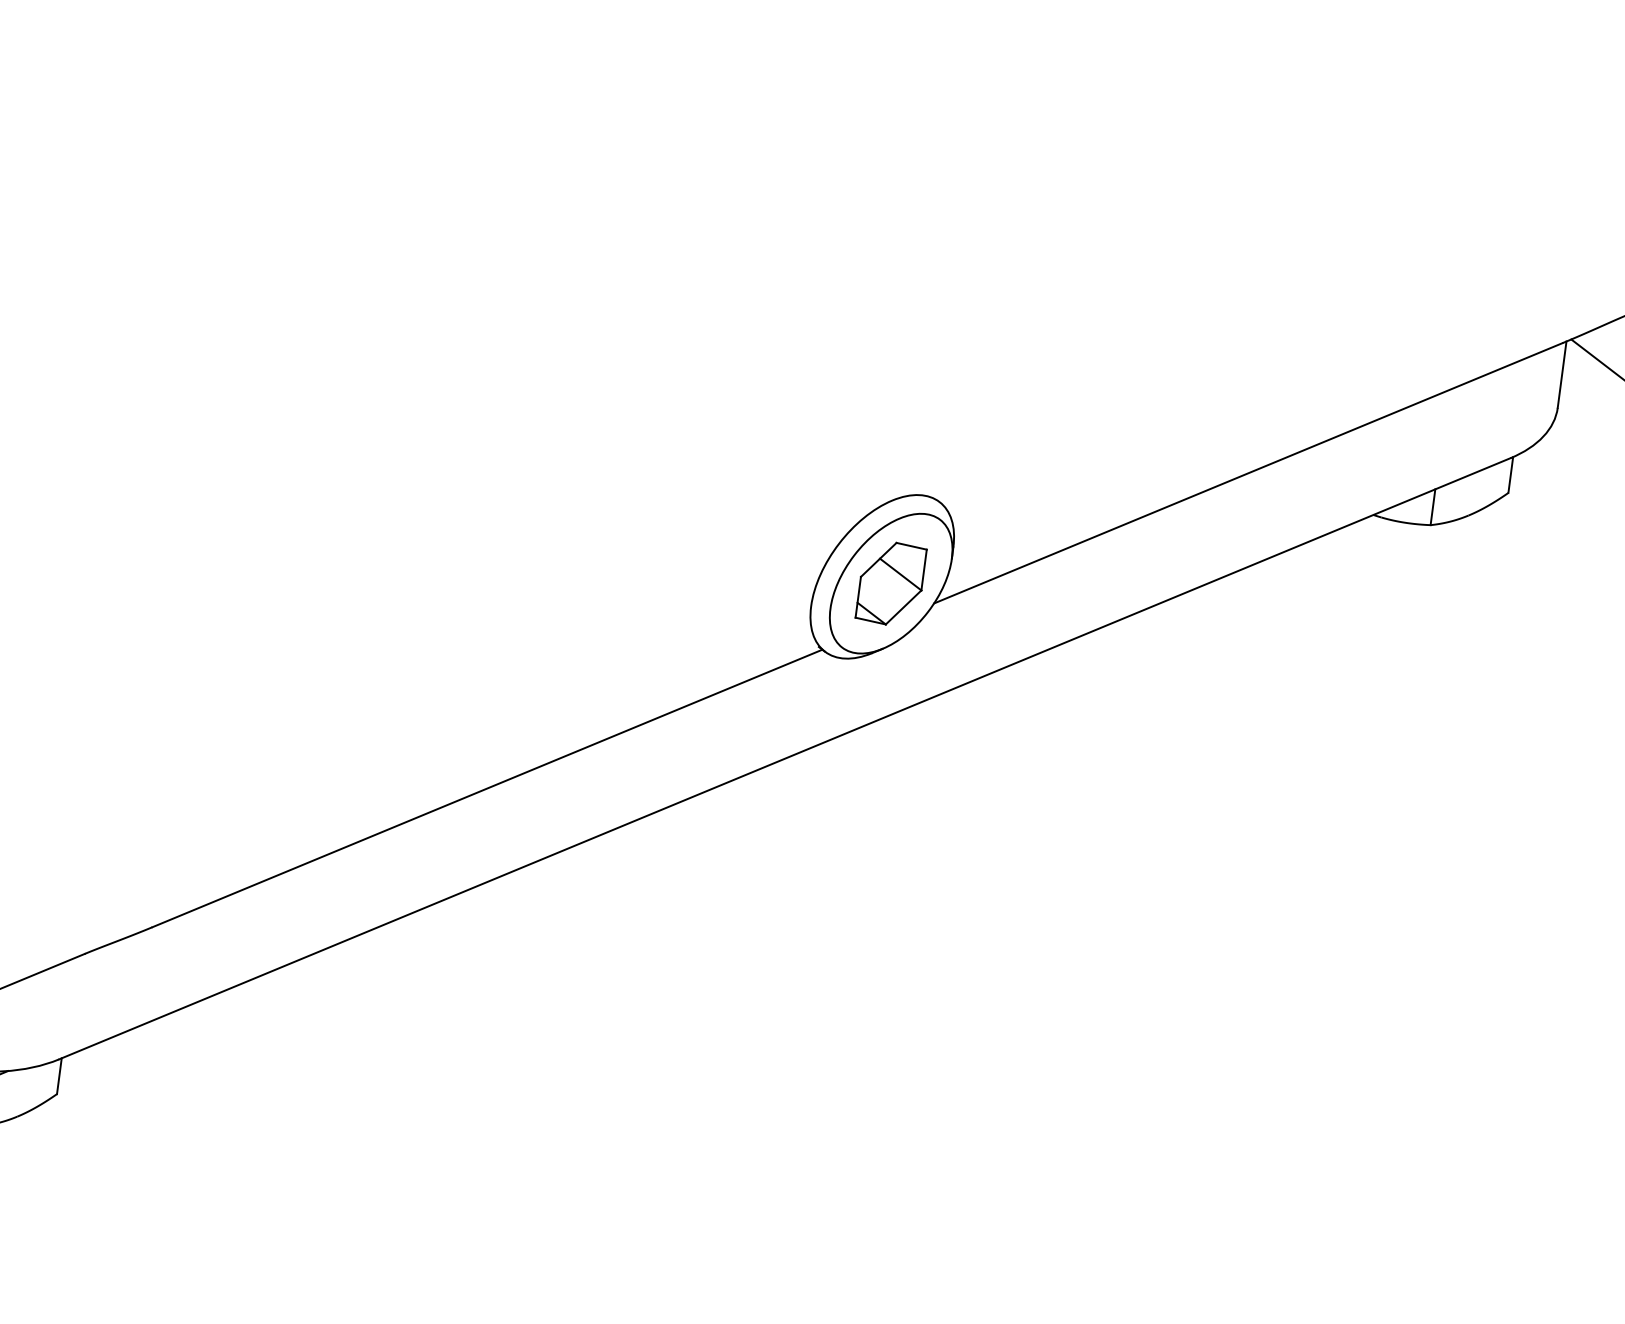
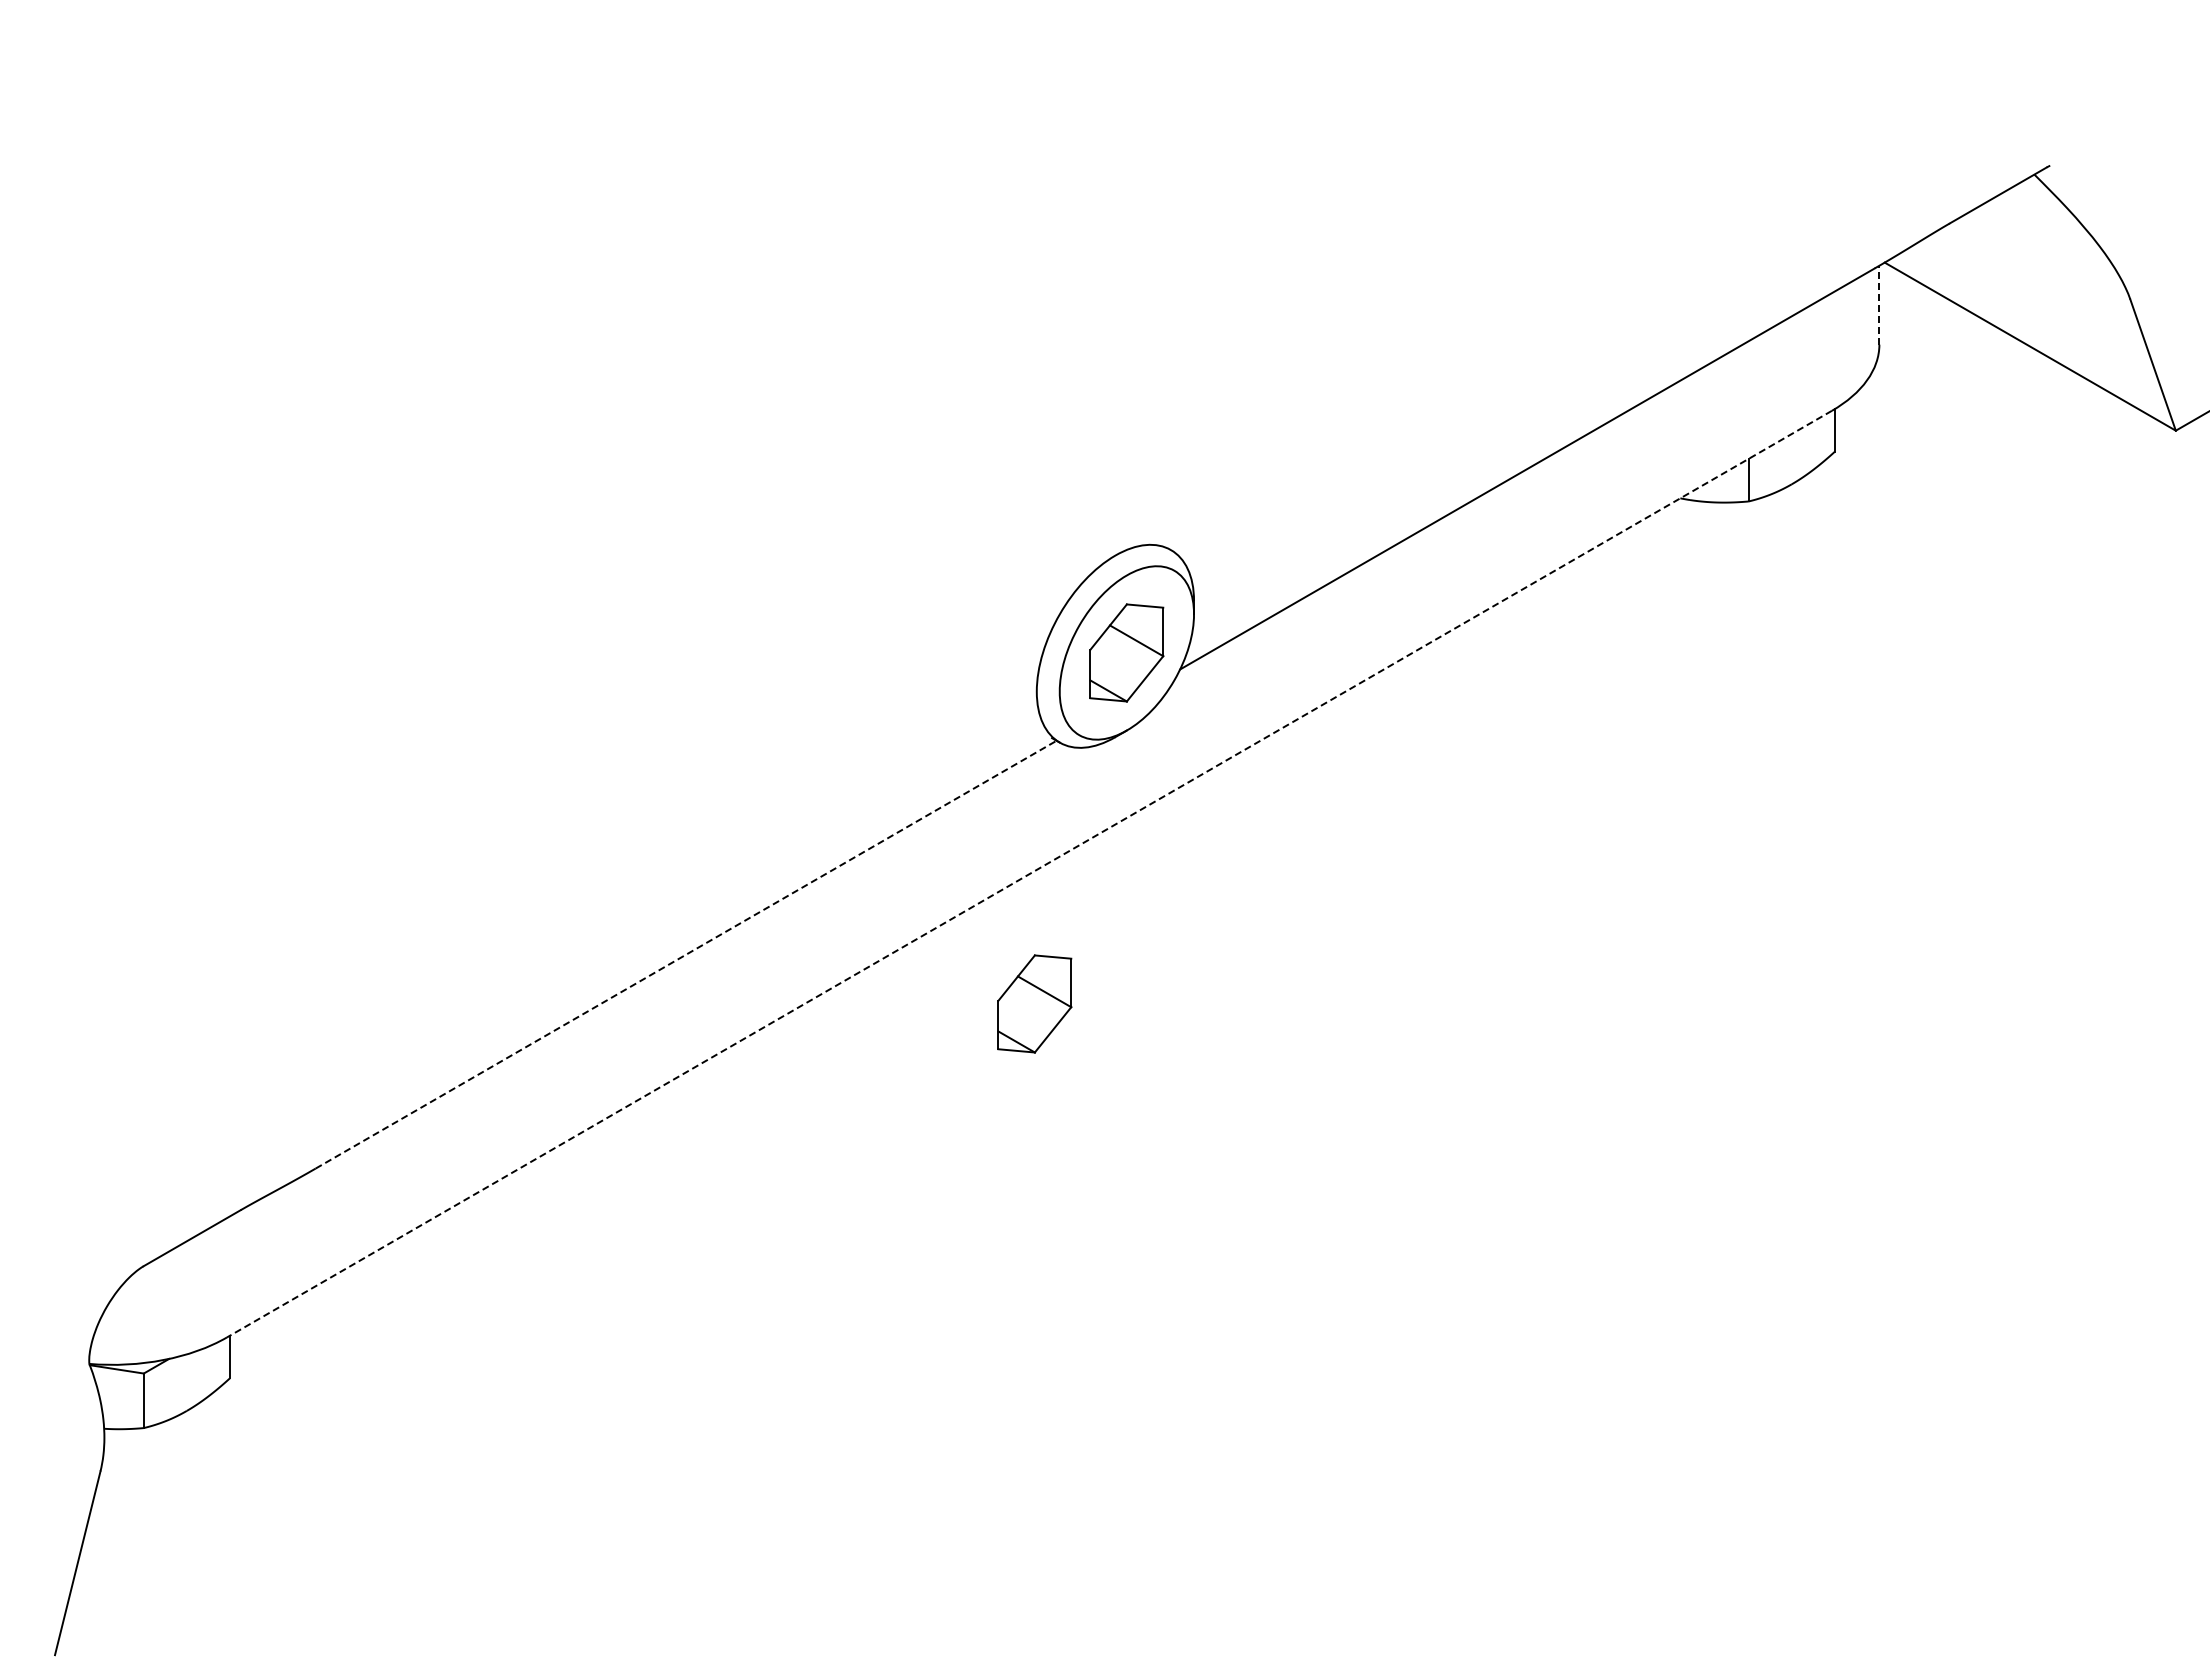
line: (1562, 374) -> (1879, 304), solid -> dashed
line: (784, 759) -> (1029, 874), solid -> dashed
line: (487, 788) -> (686, 954), solid -> dashed
part: (774, 868) -> (1034, 1003), added

